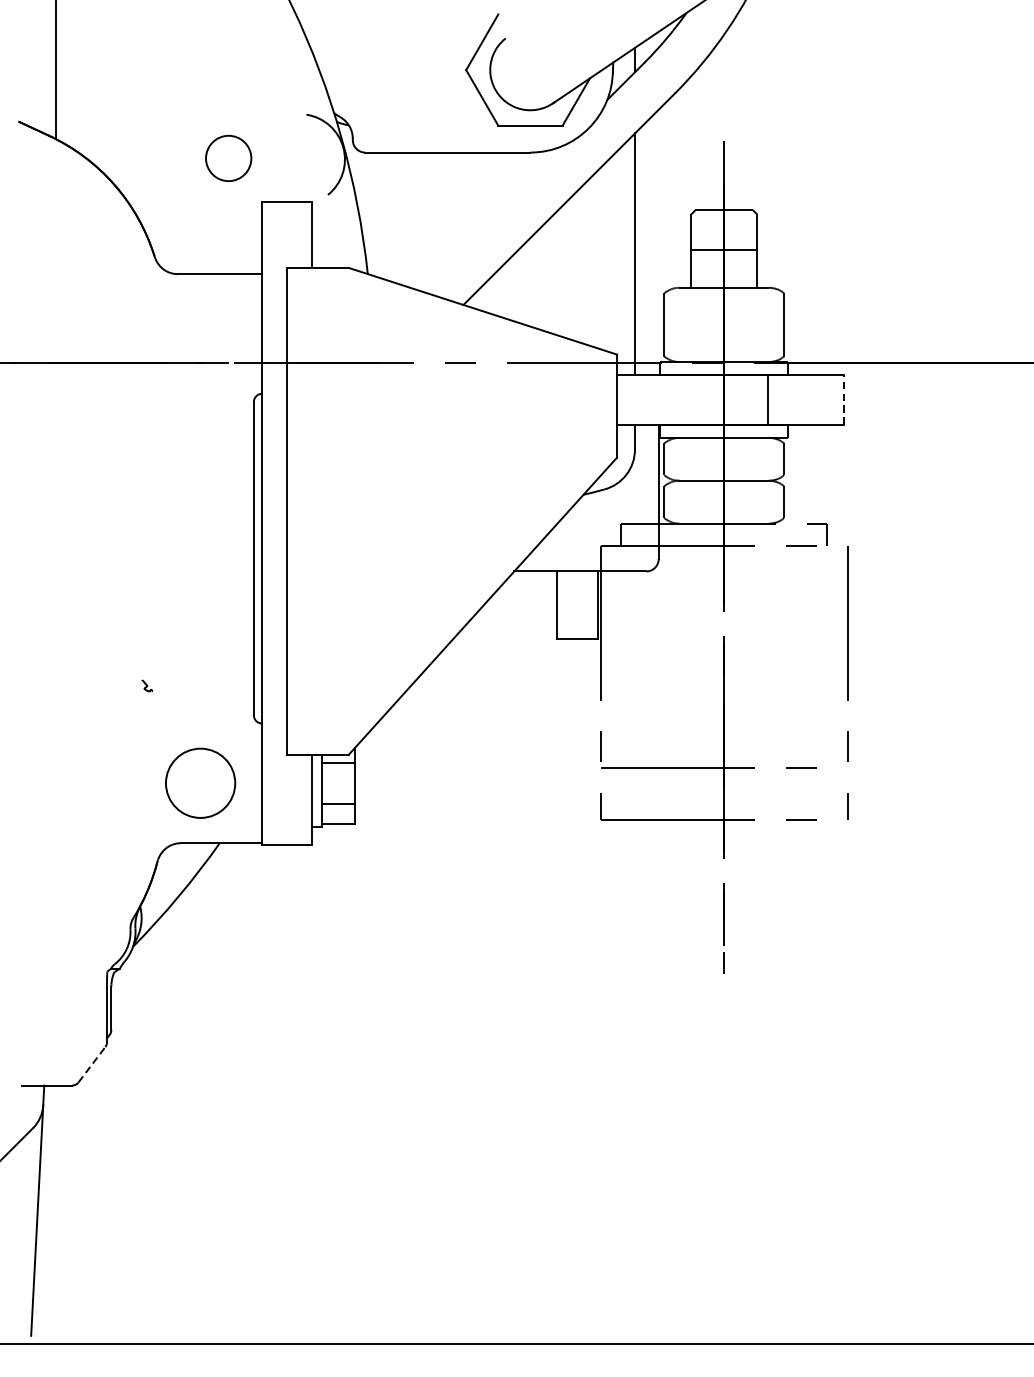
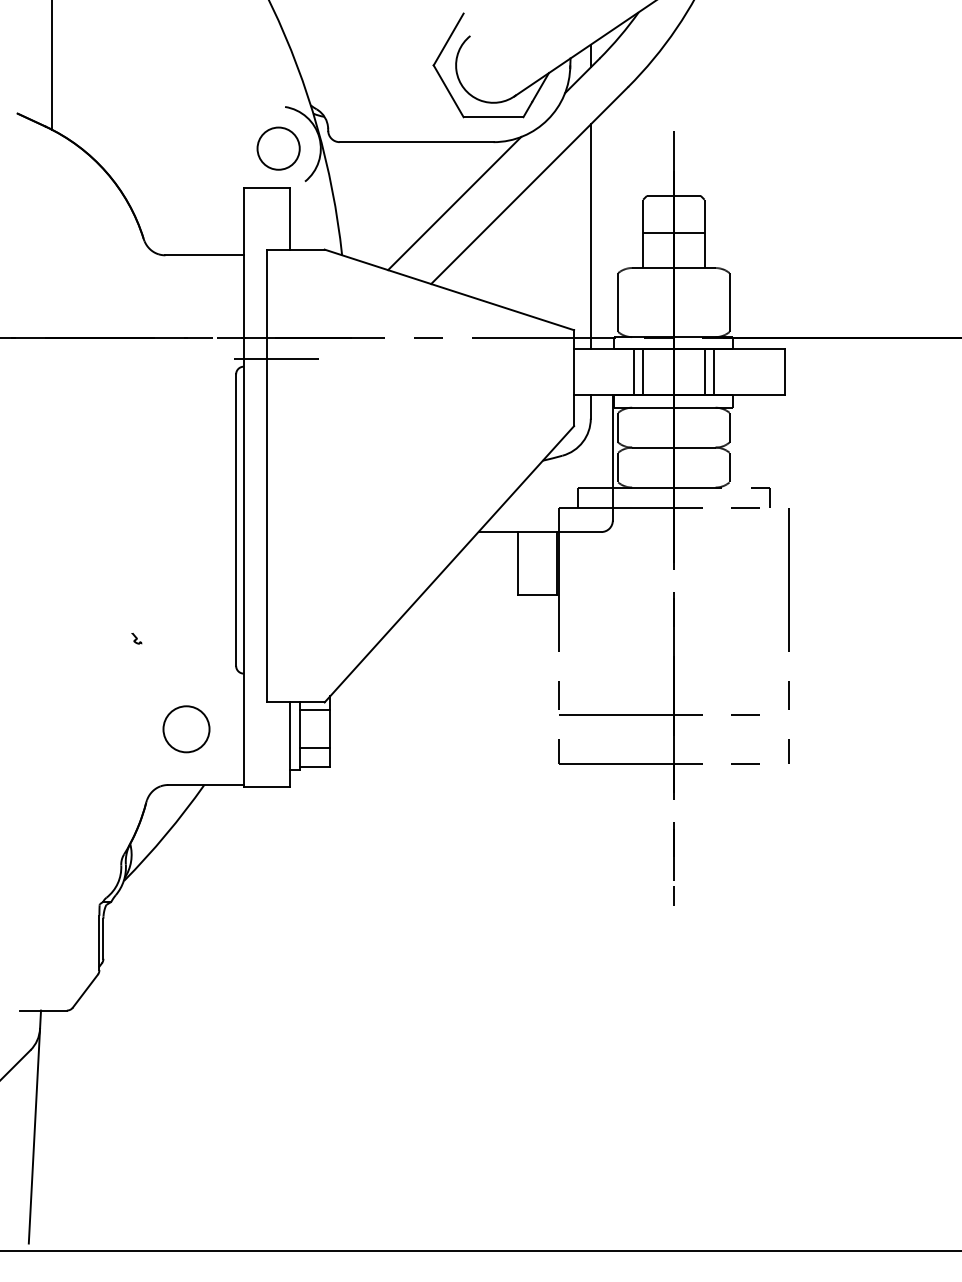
circle: (228, 158) -> (278, 148), moved
line: (488, 218) -> (454, 203), added
line: (297, 386) -> (276, 359), added
line: (844, 398) -> (785, 371), dashed -> solid
line: (680, 400) -> (633, 372), added
line: (691, 400) -> (643, 372), added
line: (757, 400) -> (704, 372), added
circle: (200, 783) -> (186, 729), size x0.71
line: (92, 1065) -> (85, 991), dashed -> solid

